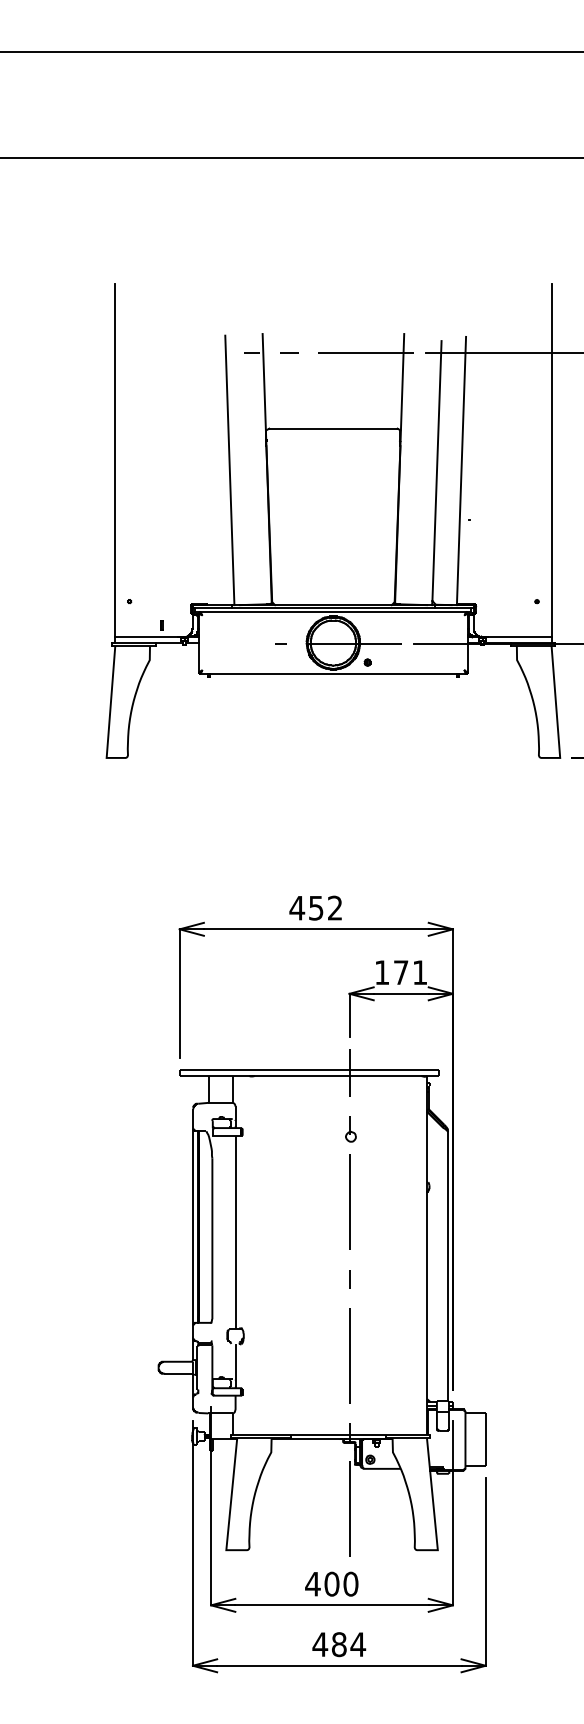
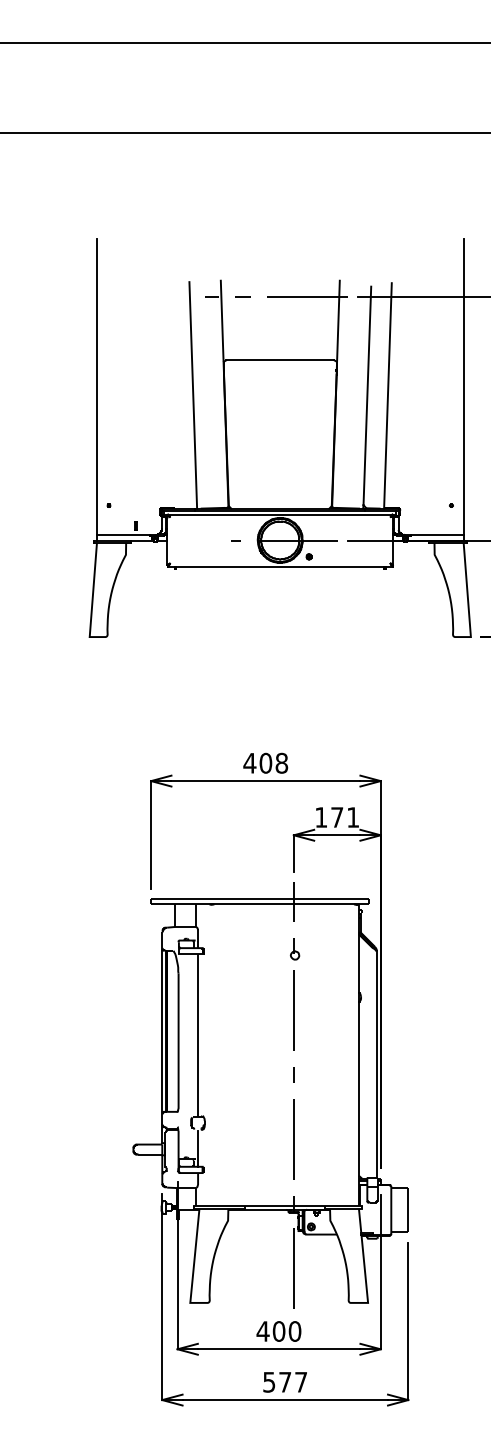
text: (325, 907) -> (273, 762), 452 -> 408
text: (339, 1644) -> (285, 1382), 484 -> 577

